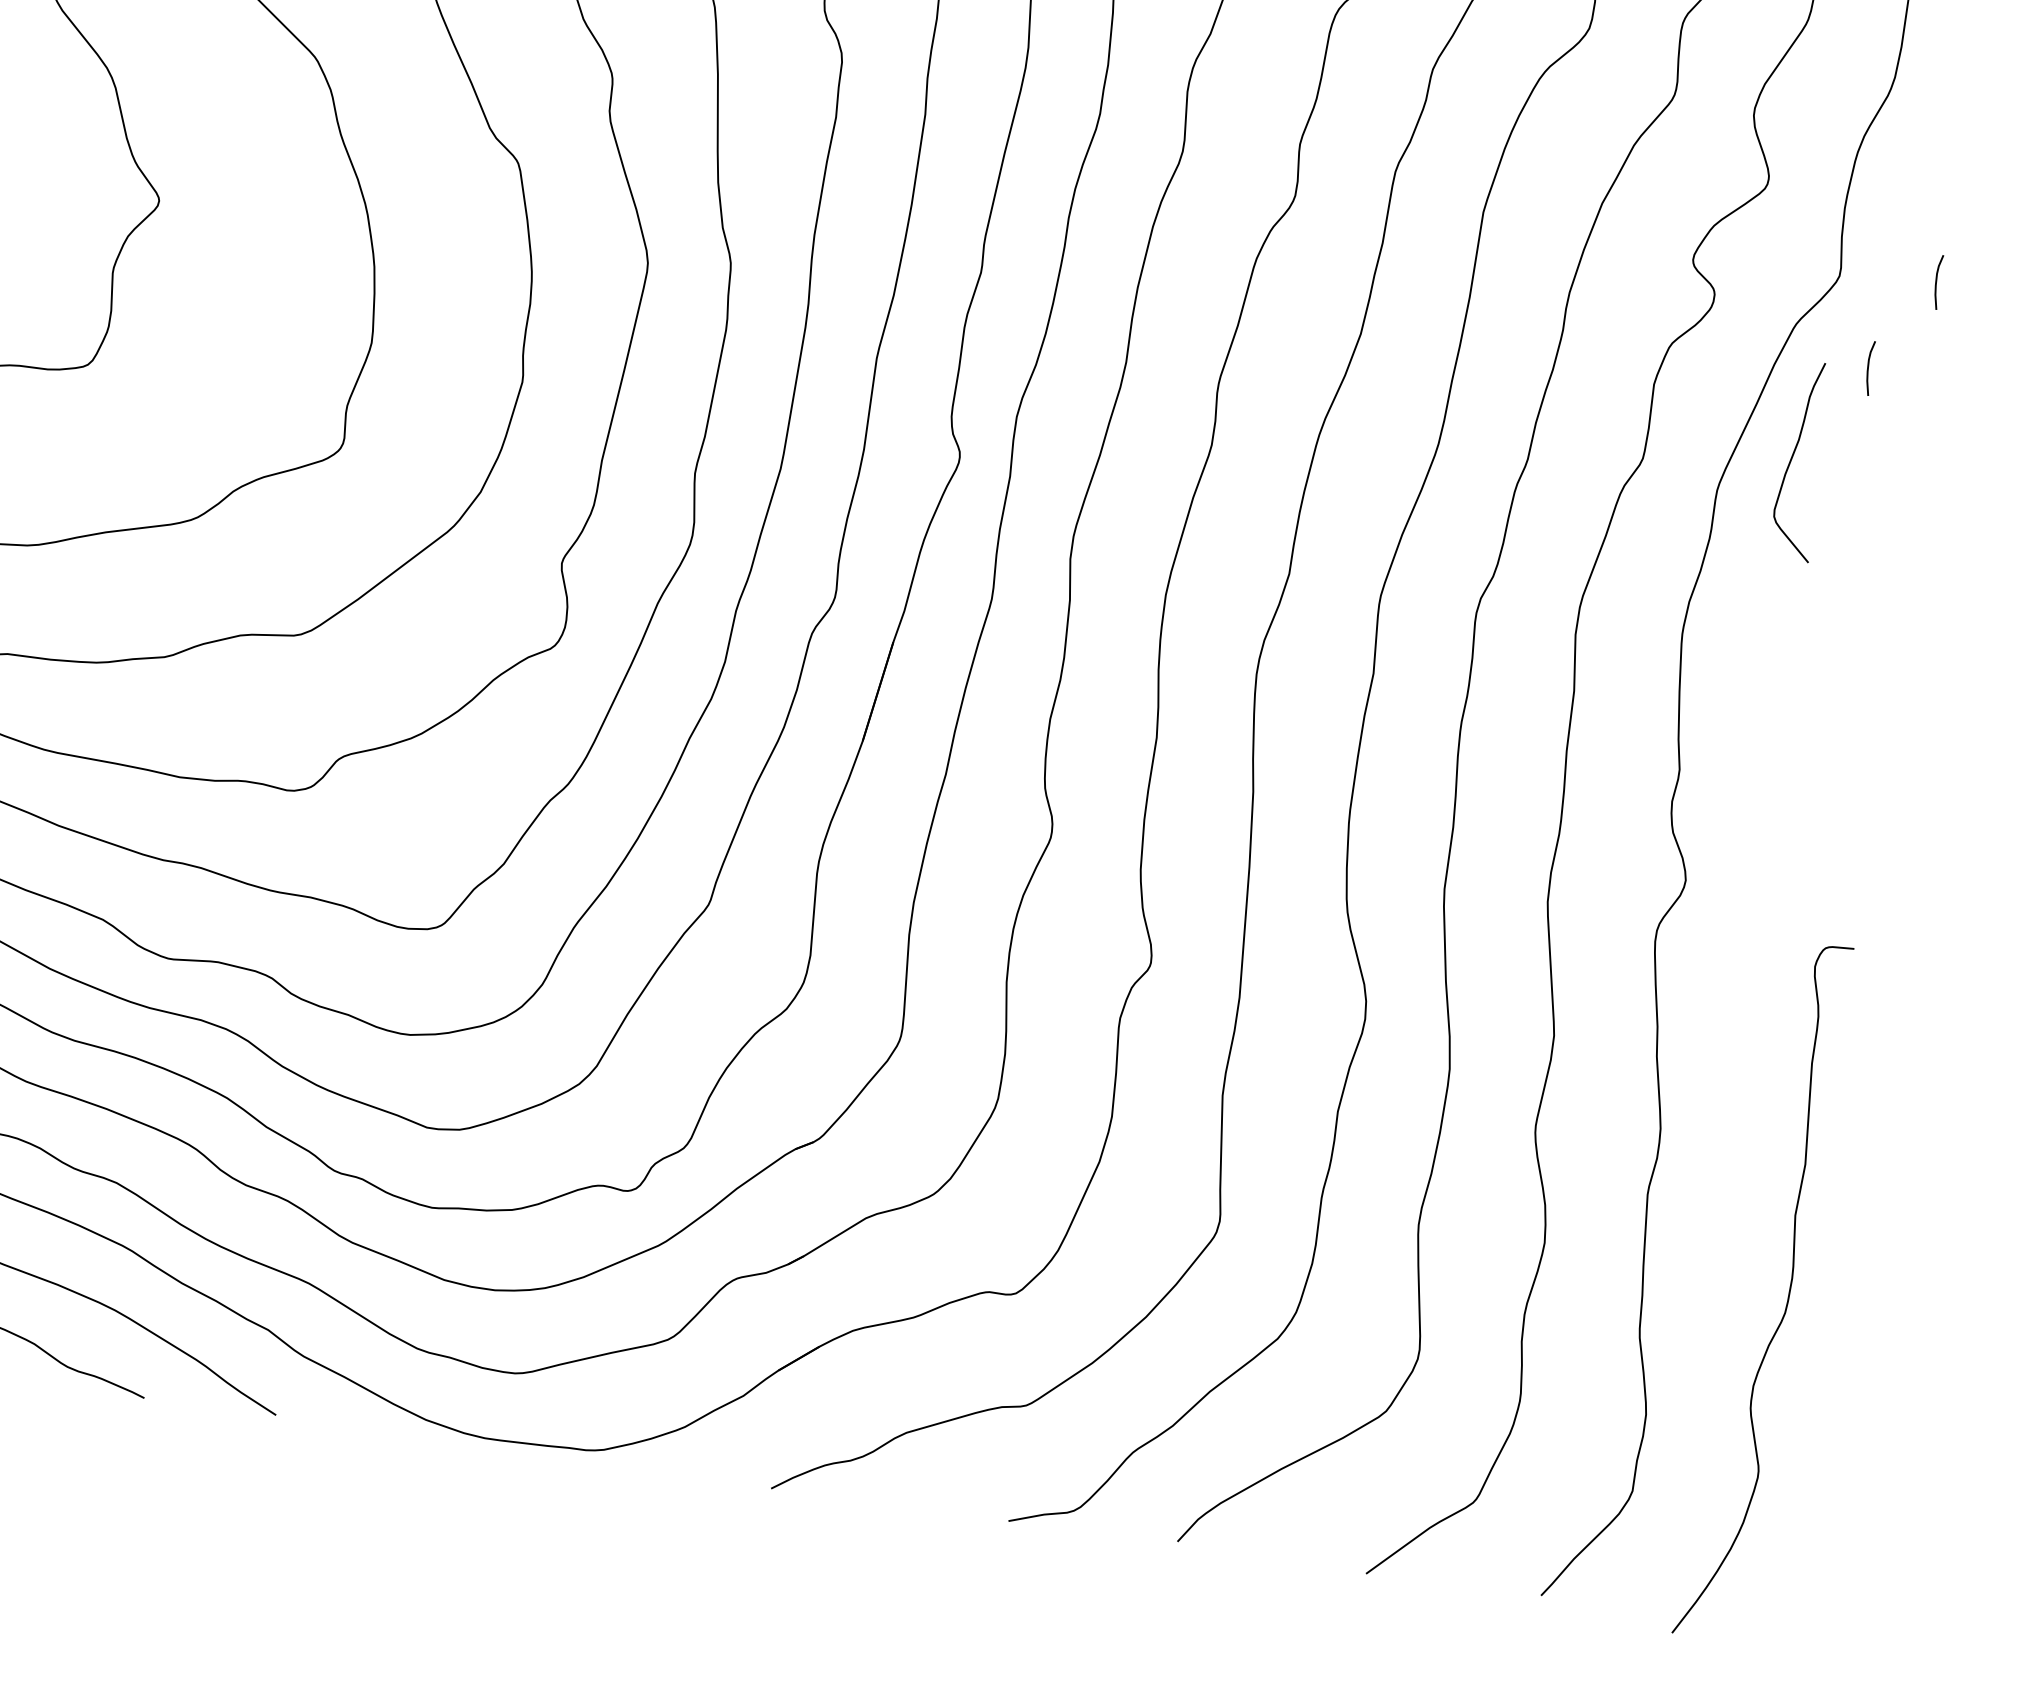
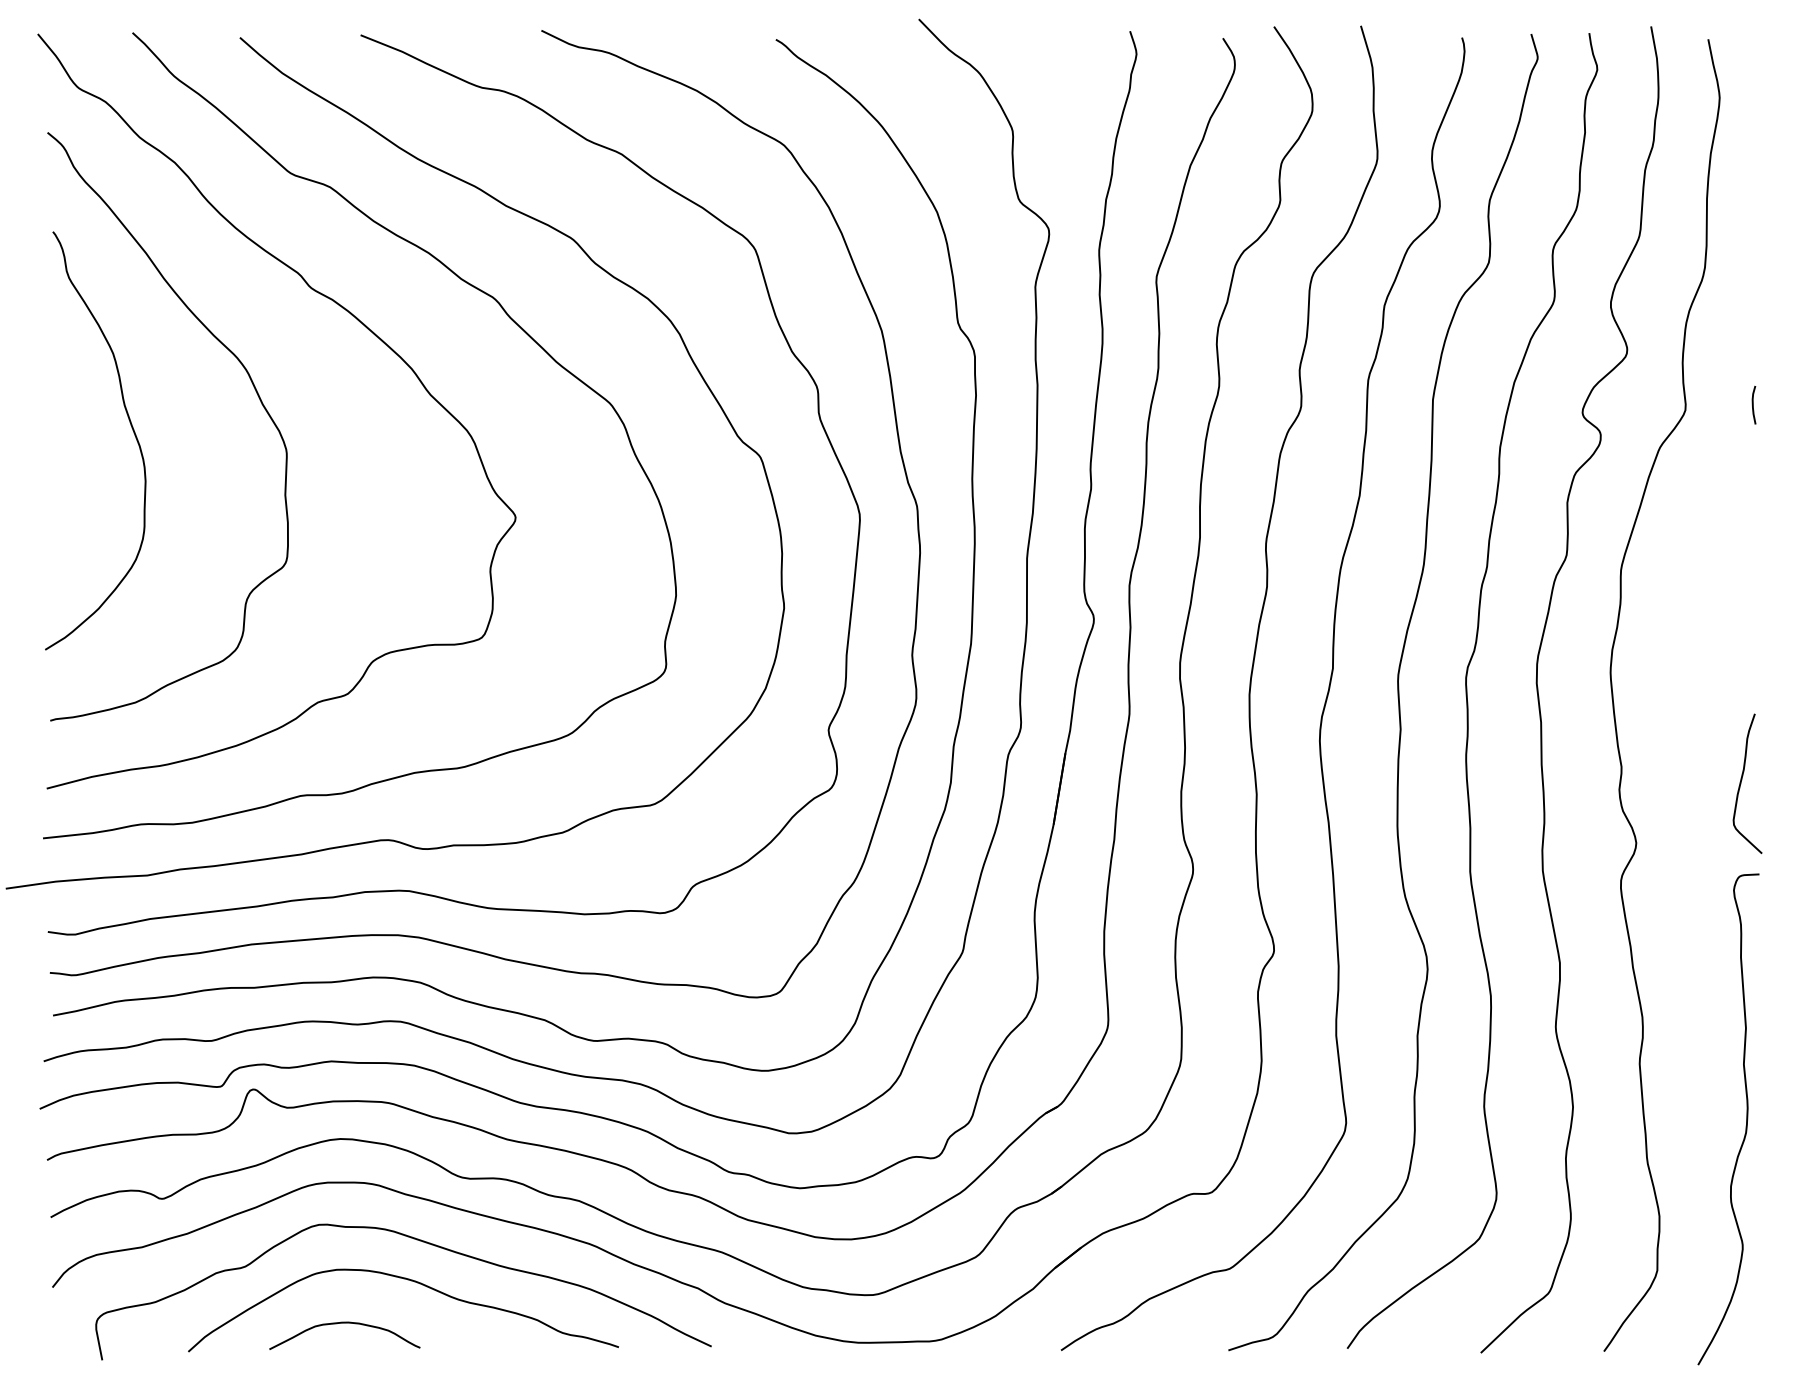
curve: (1869, 367) -> (1714, 470), removed
curve: (1794, 455) -> (1742, 780), moved

